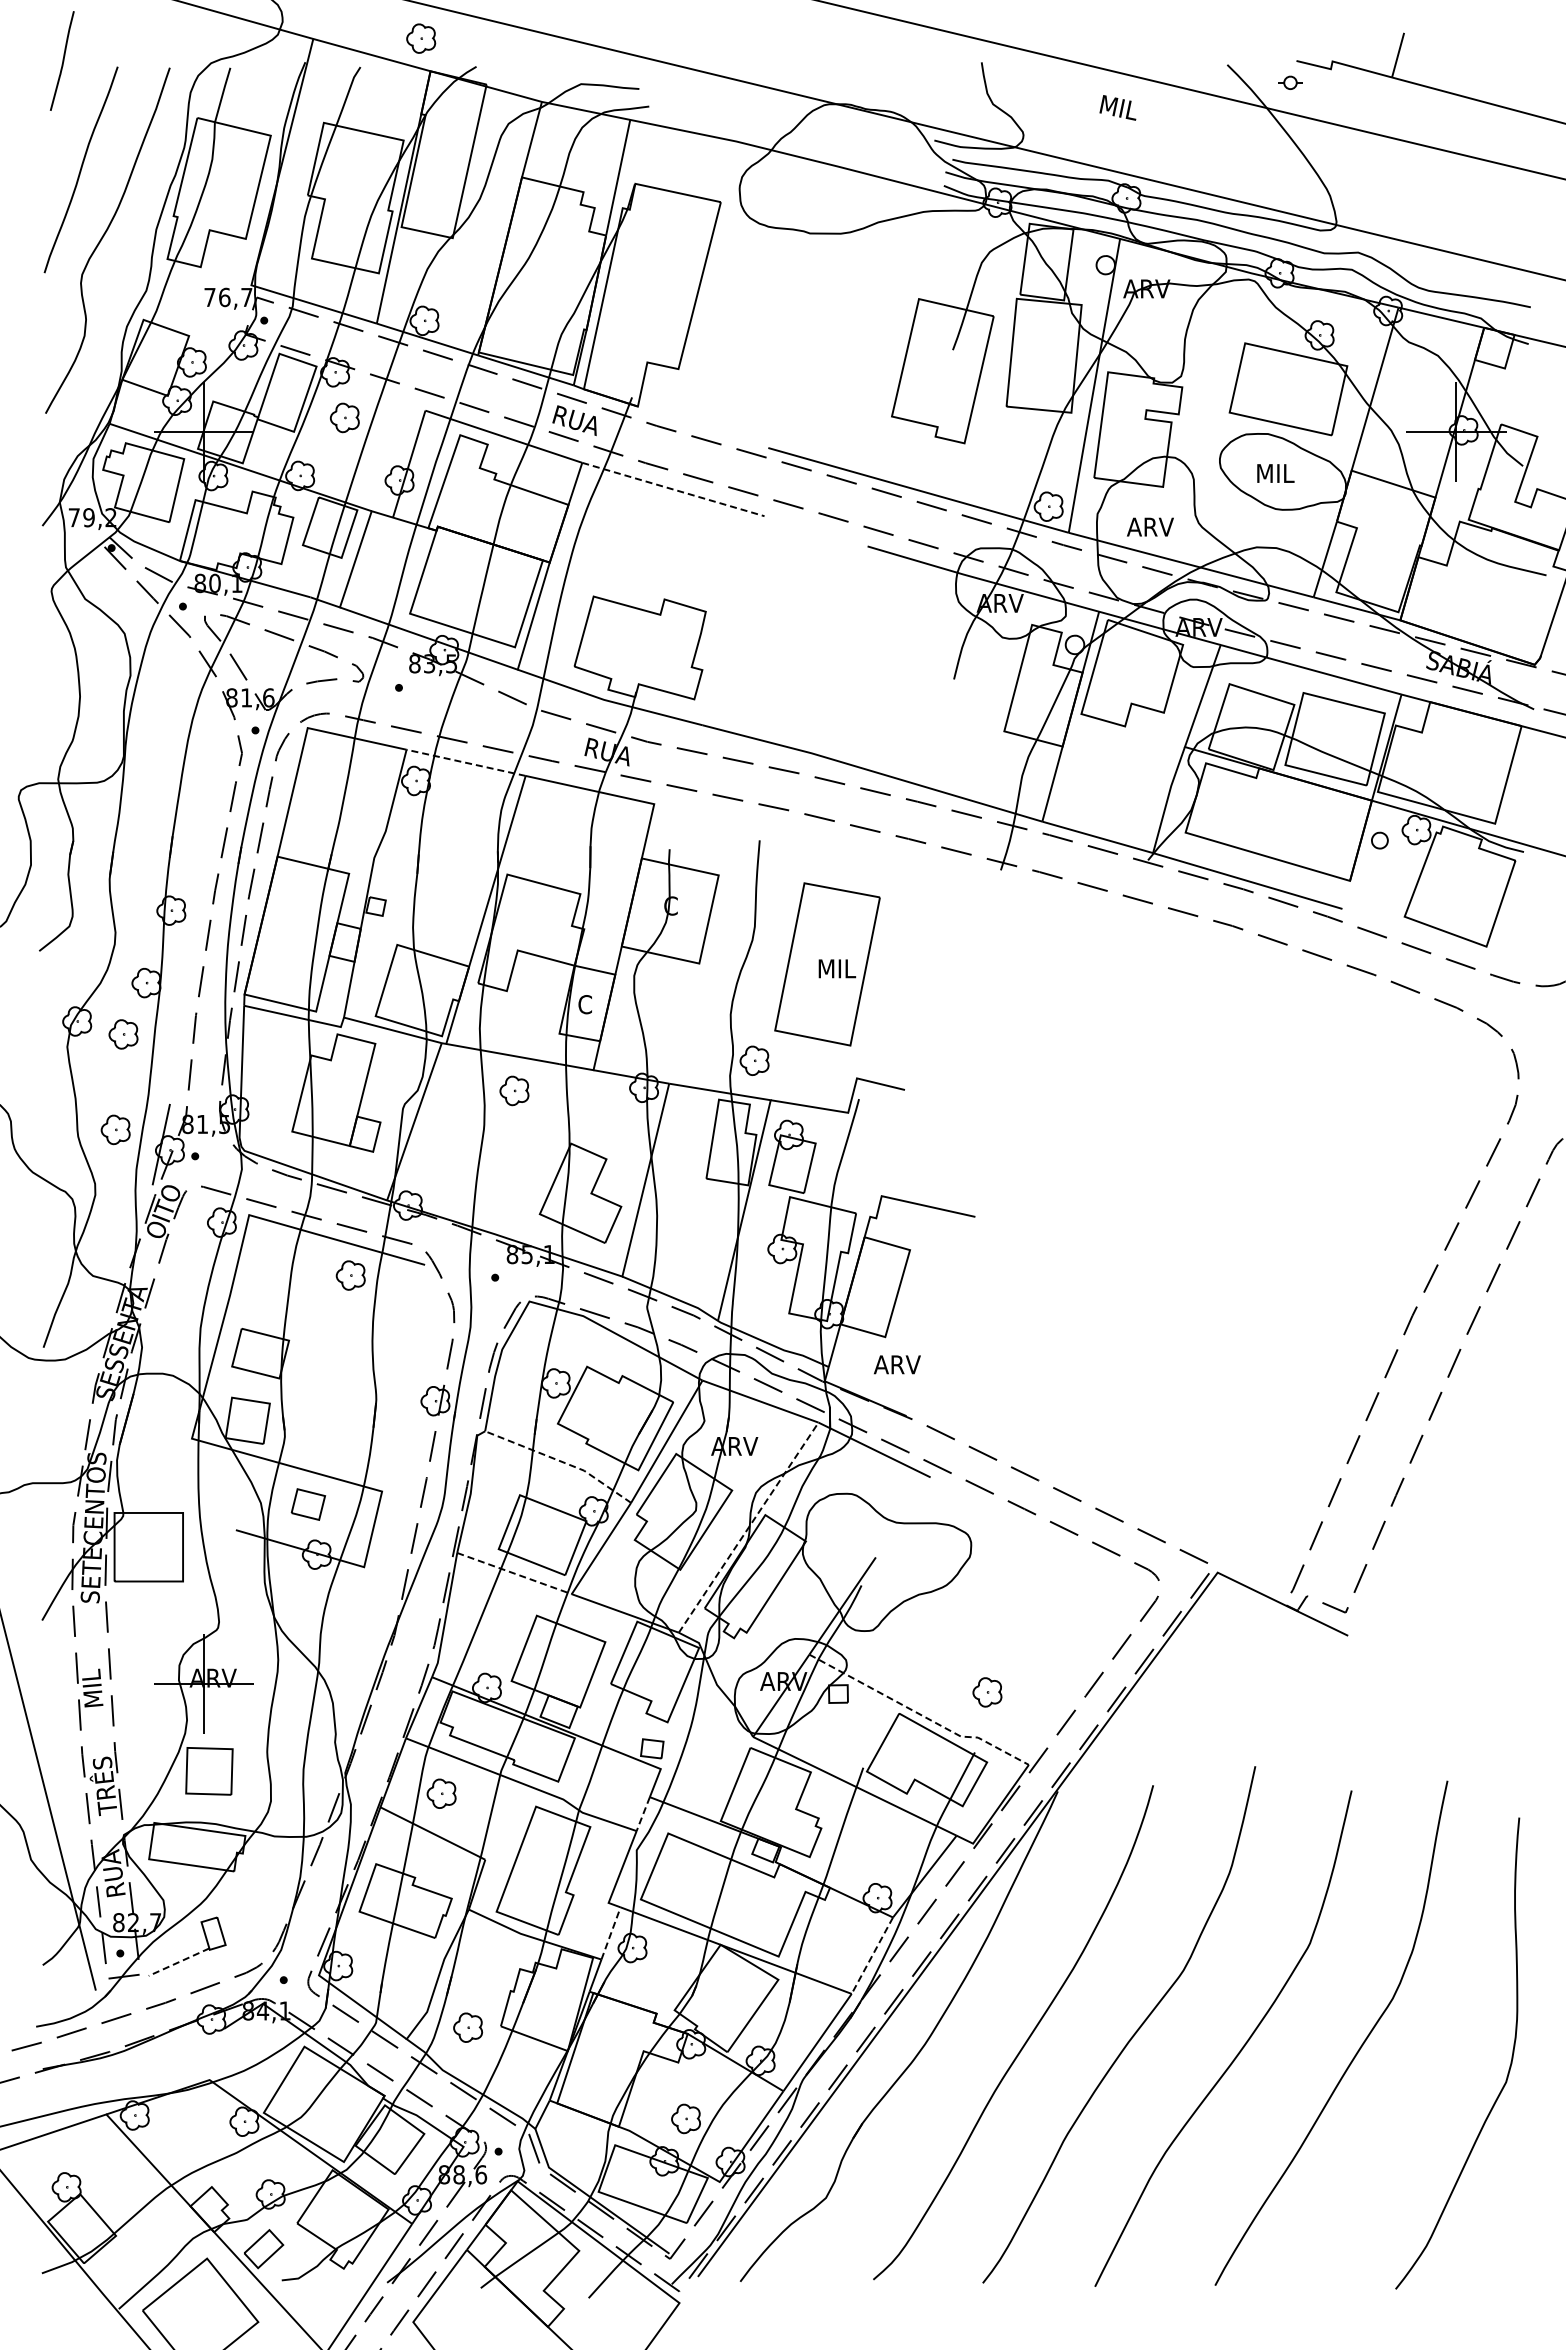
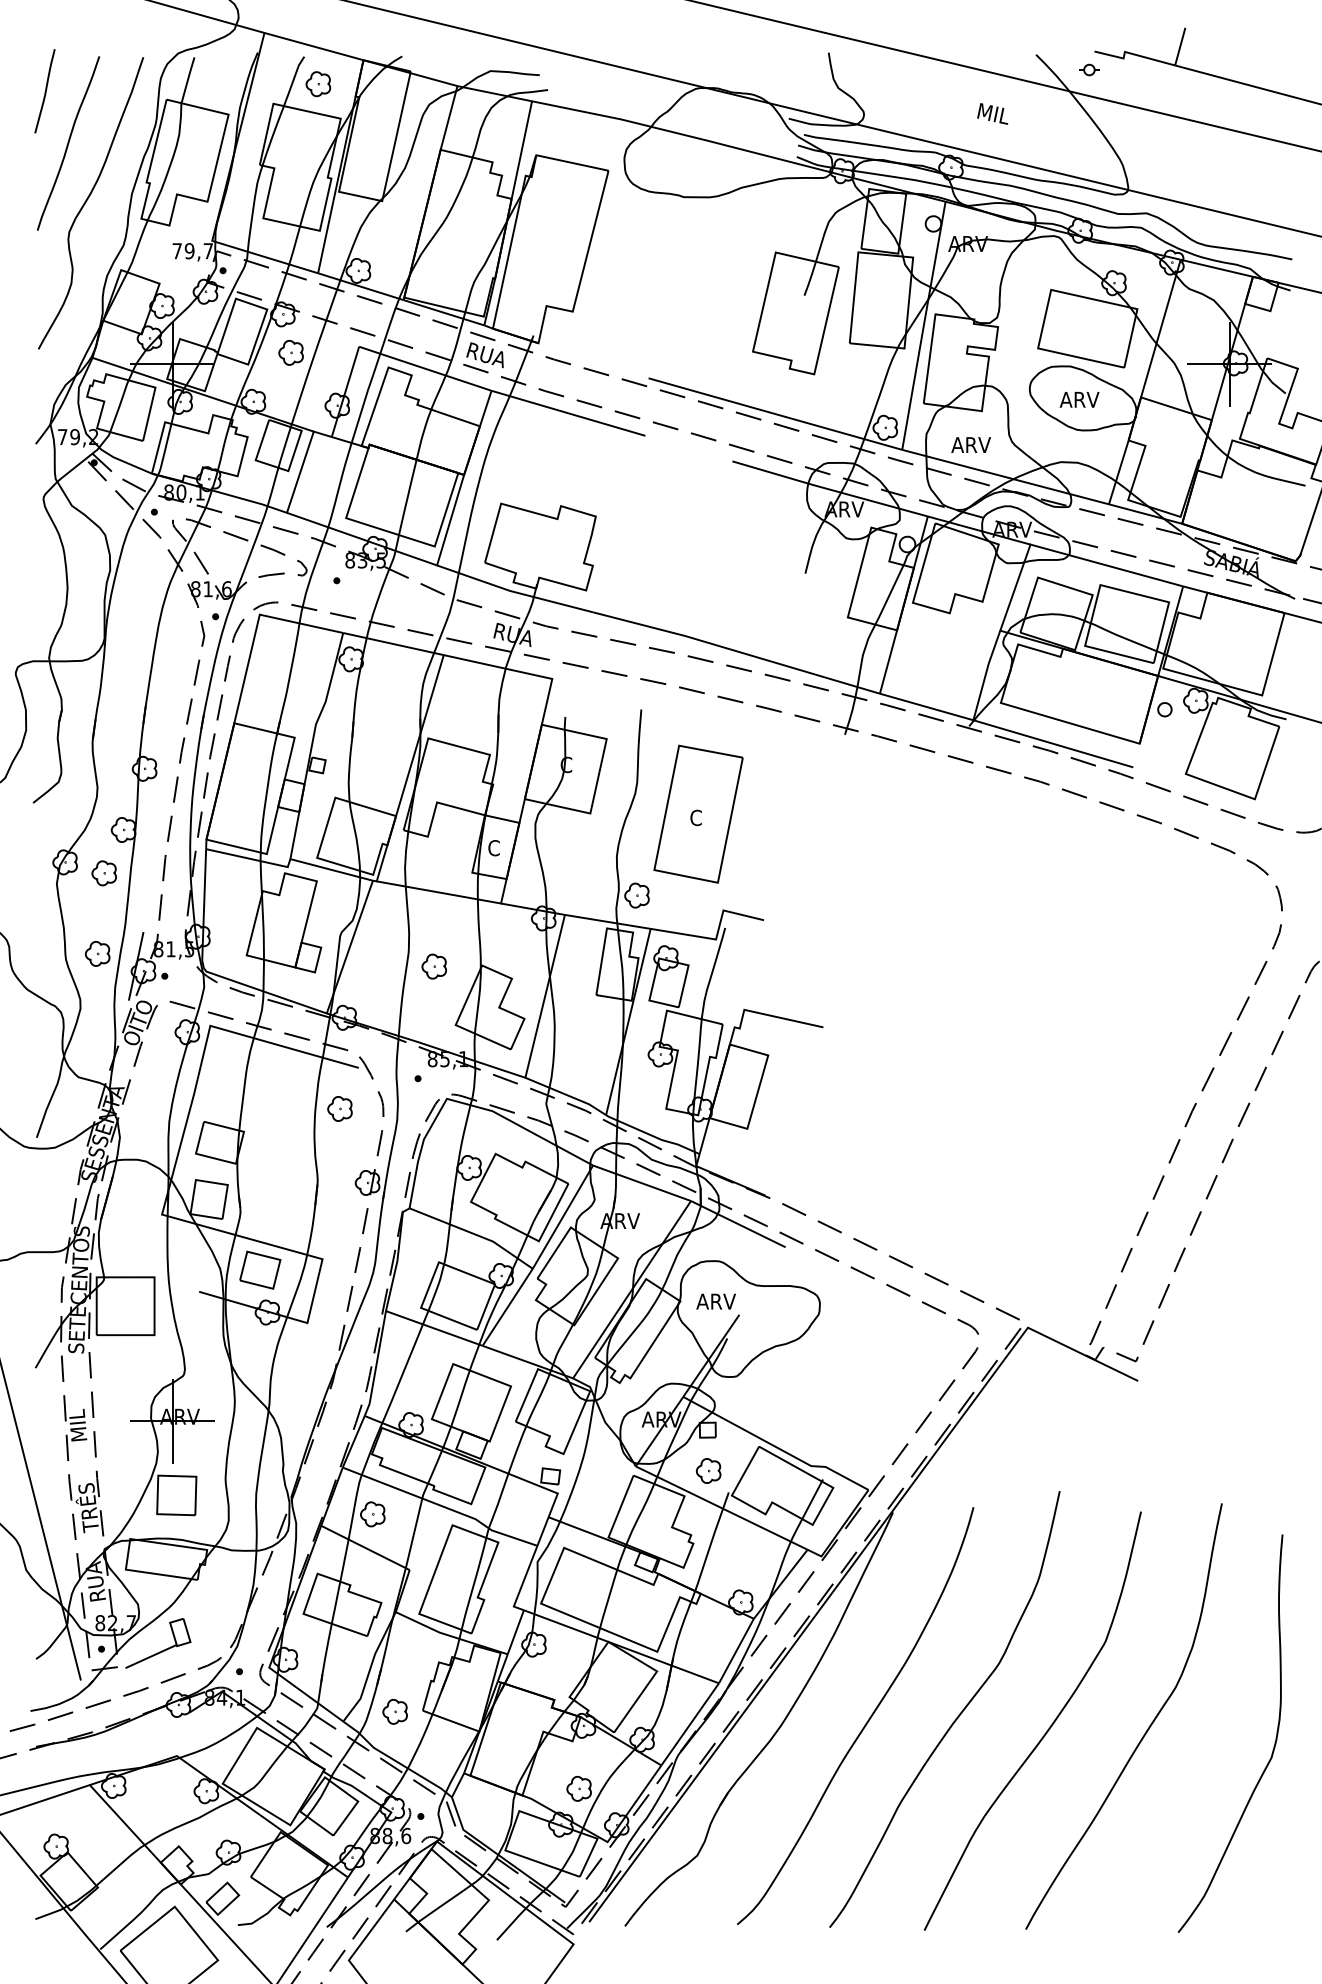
part: (421, 38) -> (318, 84), moved
curve: (62, 60) -> (45, 90), moved
text: (1117, 107) -> (992, 113), moved
text: (224, 297) -> (189, 251), 76,7 -> 79,7
text: (1278, 473) -> (1079, 399), MIL -> ARV
line: (673, 489) -> (568, 413), dashed -> solid
line: (466, 762) -> (393, 643), dashed -> solid
text: (836, 968) -> (706, 817), MIL -> C
part: (514, 1090) -> (434, 966), moved
part: (350, 1275) -> (339, 1108), moved
text: (897, 1364) -> (716, 1301), moved
line: (561, 1461) -> (474, 1233), dashed -> solid
part: (308, 1504) -> (260, 1270), size x1.43
line: (748, 1527) -> (631, 1289), dashed -> solid
line: (514, 1573) -> (434, 1328), dashed -> solid
part: (987, 1692) -> (708, 1471), moved
line: (918, 1713) -> (775, 1446), dashed -> solid
line: (643, 1814) -> (543, 1531), dashed -> solid
line: (611, 1933) -> (516, 1632), dashed -> solid
line: (872, 1956) -> (736, 1651), dashed -> solid
line: (178, 1962) -> (150, 1656), dashed -> solid

